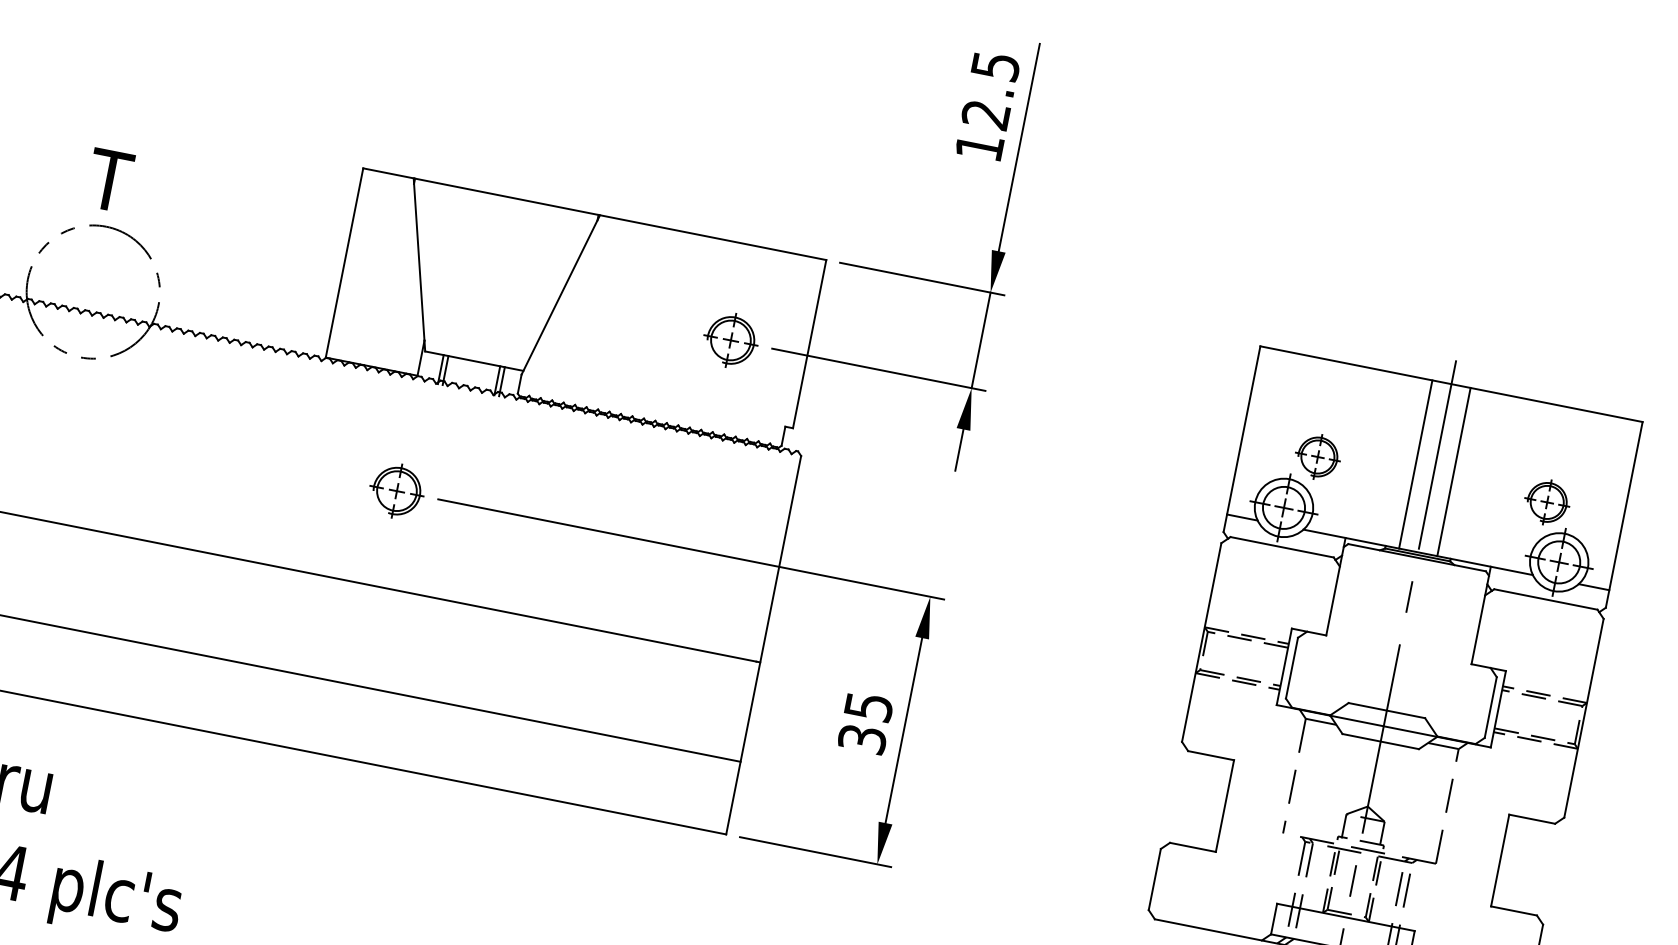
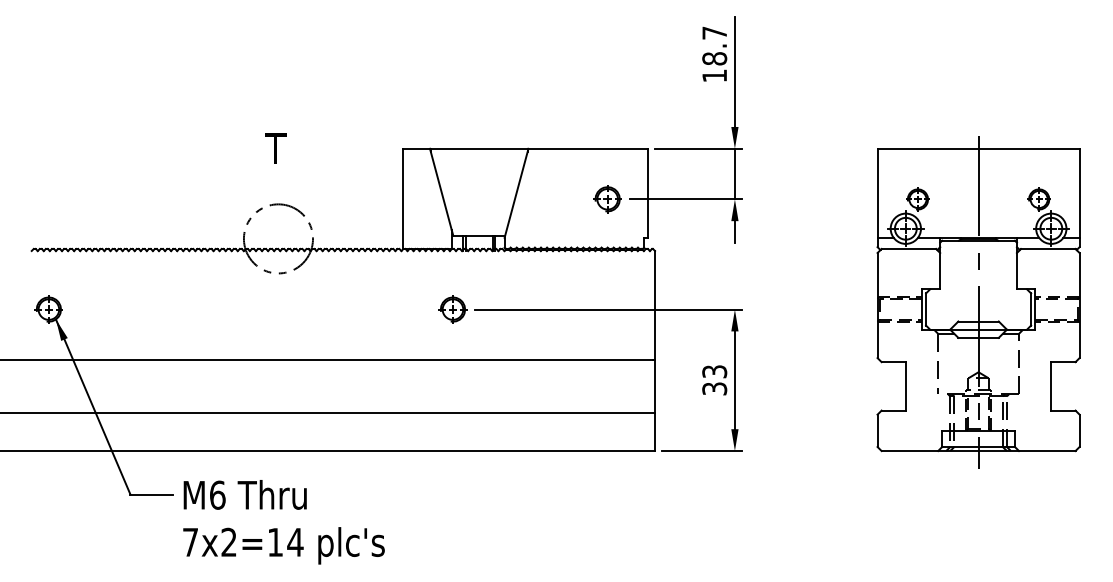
text: (990, 89) -> (714, 45), 12.5 -> 18.7
text: (109, 180) -> (275, 148), moved
line: (1416, 462) -> (968, 192), removed
line: (1453, 470) -> (988, 192), removed
text: (868, 706) -> (714, 371), 35 -> 33

